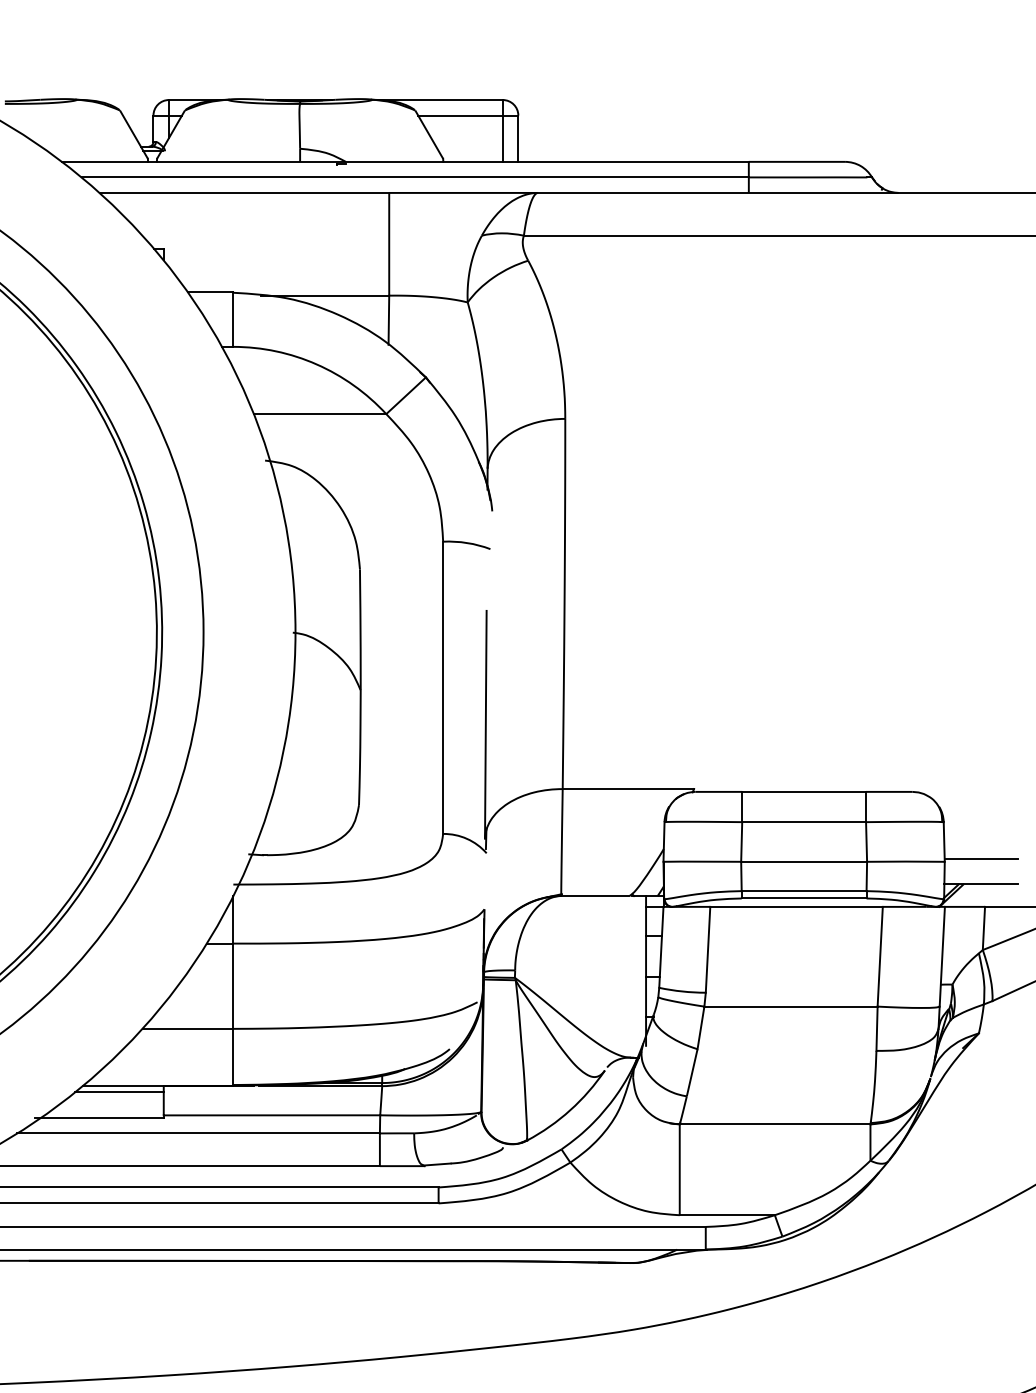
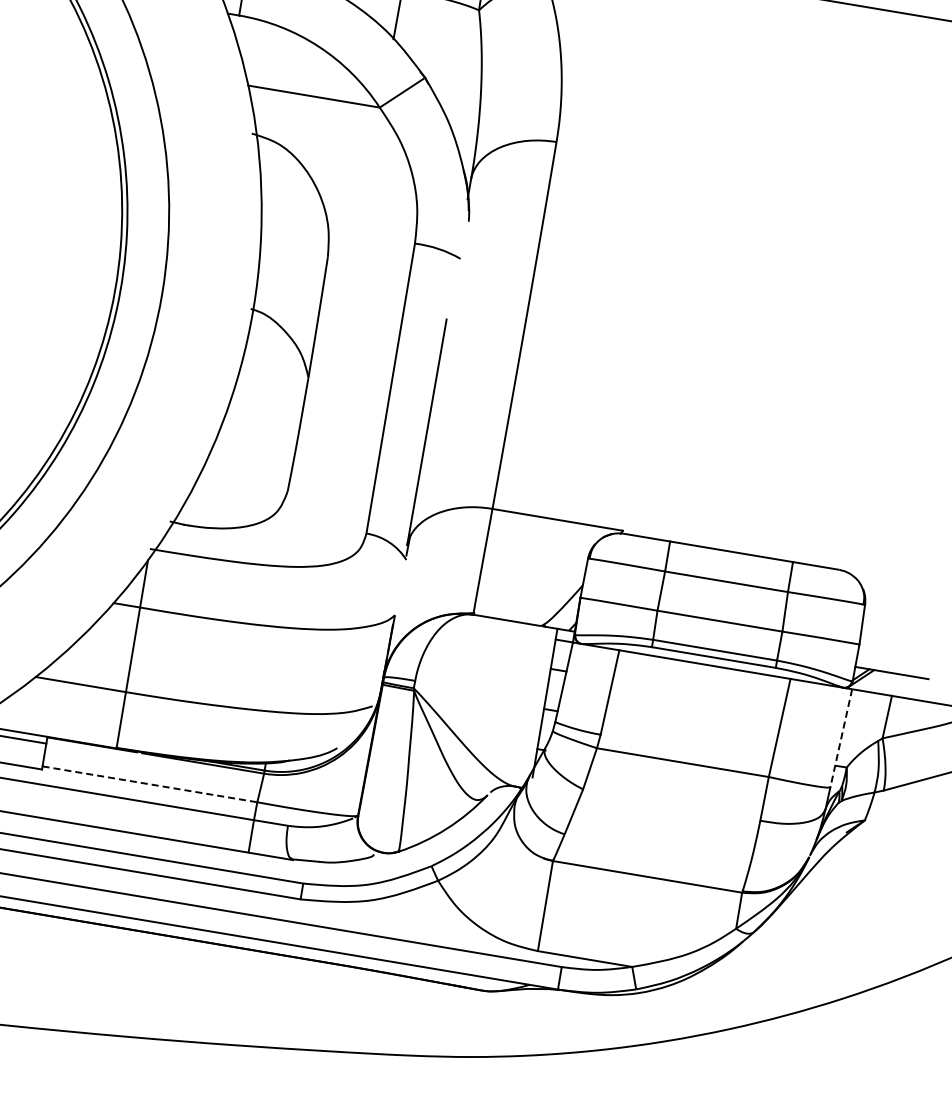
line: (981, 858) -> (896, 647), removed
line: (942, 956) -> (841, 738), solid -> dashed
line: (272, 1115) -> (150, 784), solid -> dashed

